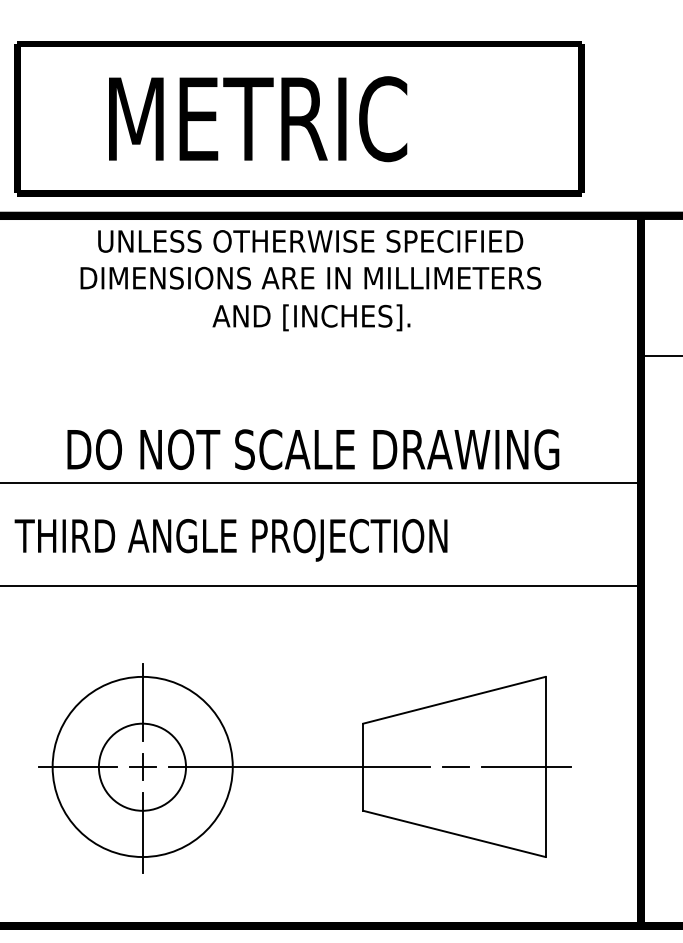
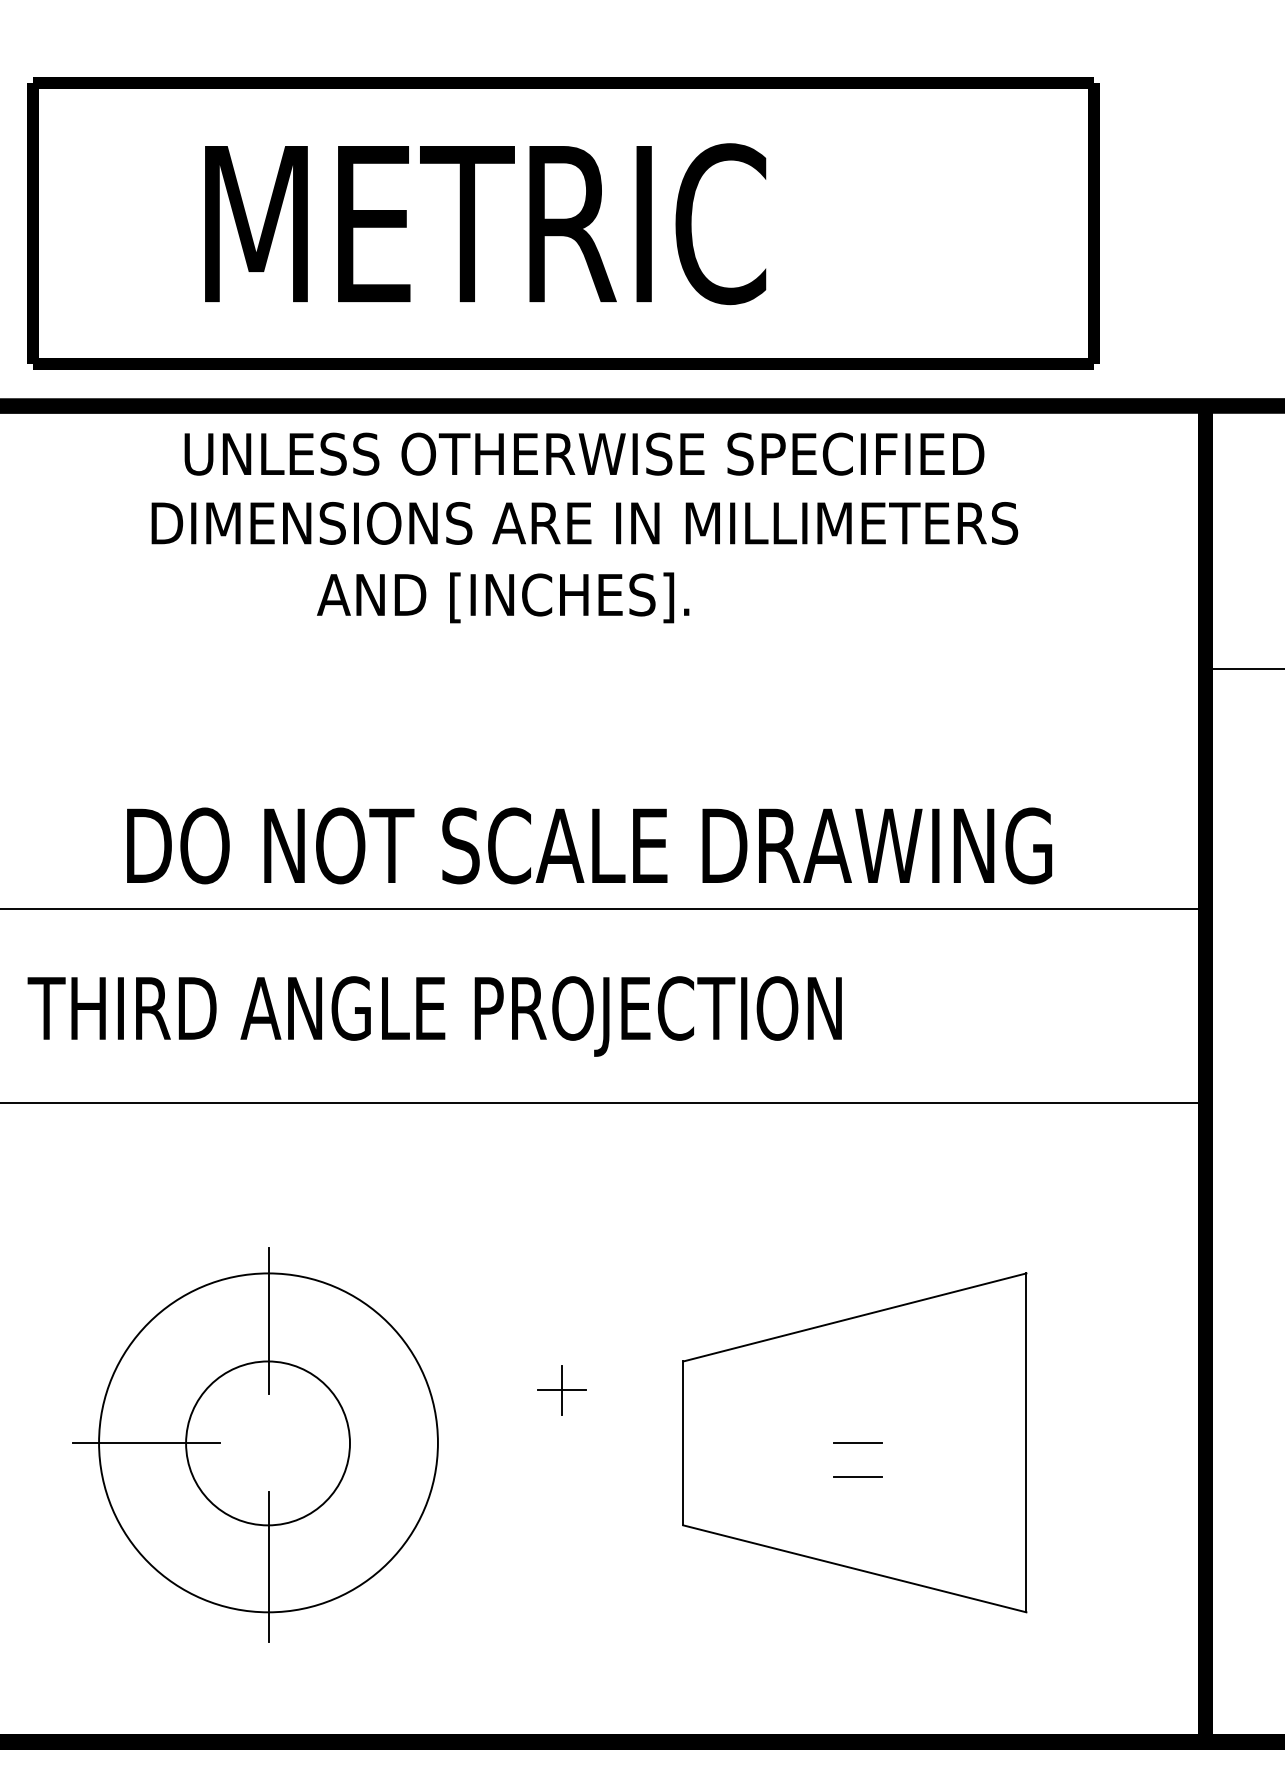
text: (311, 317) -> (503, 597), moved
part: (142, 766) -> (561, 1389), moved
line: (299, 766) -> (563, 1442), removed
line: (526, 766) -> (990, 1442), removed
line: (455, 784) -> (856, 1475), added

